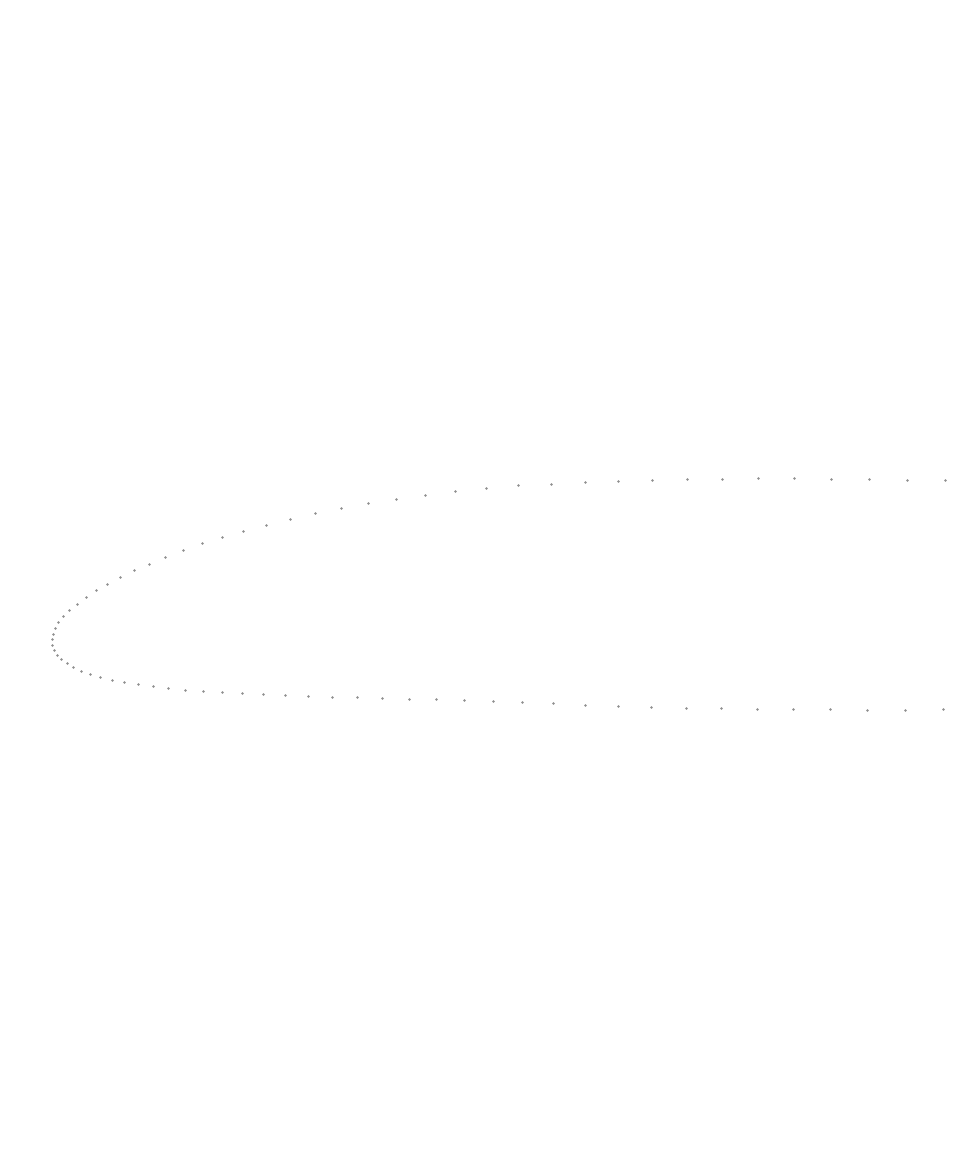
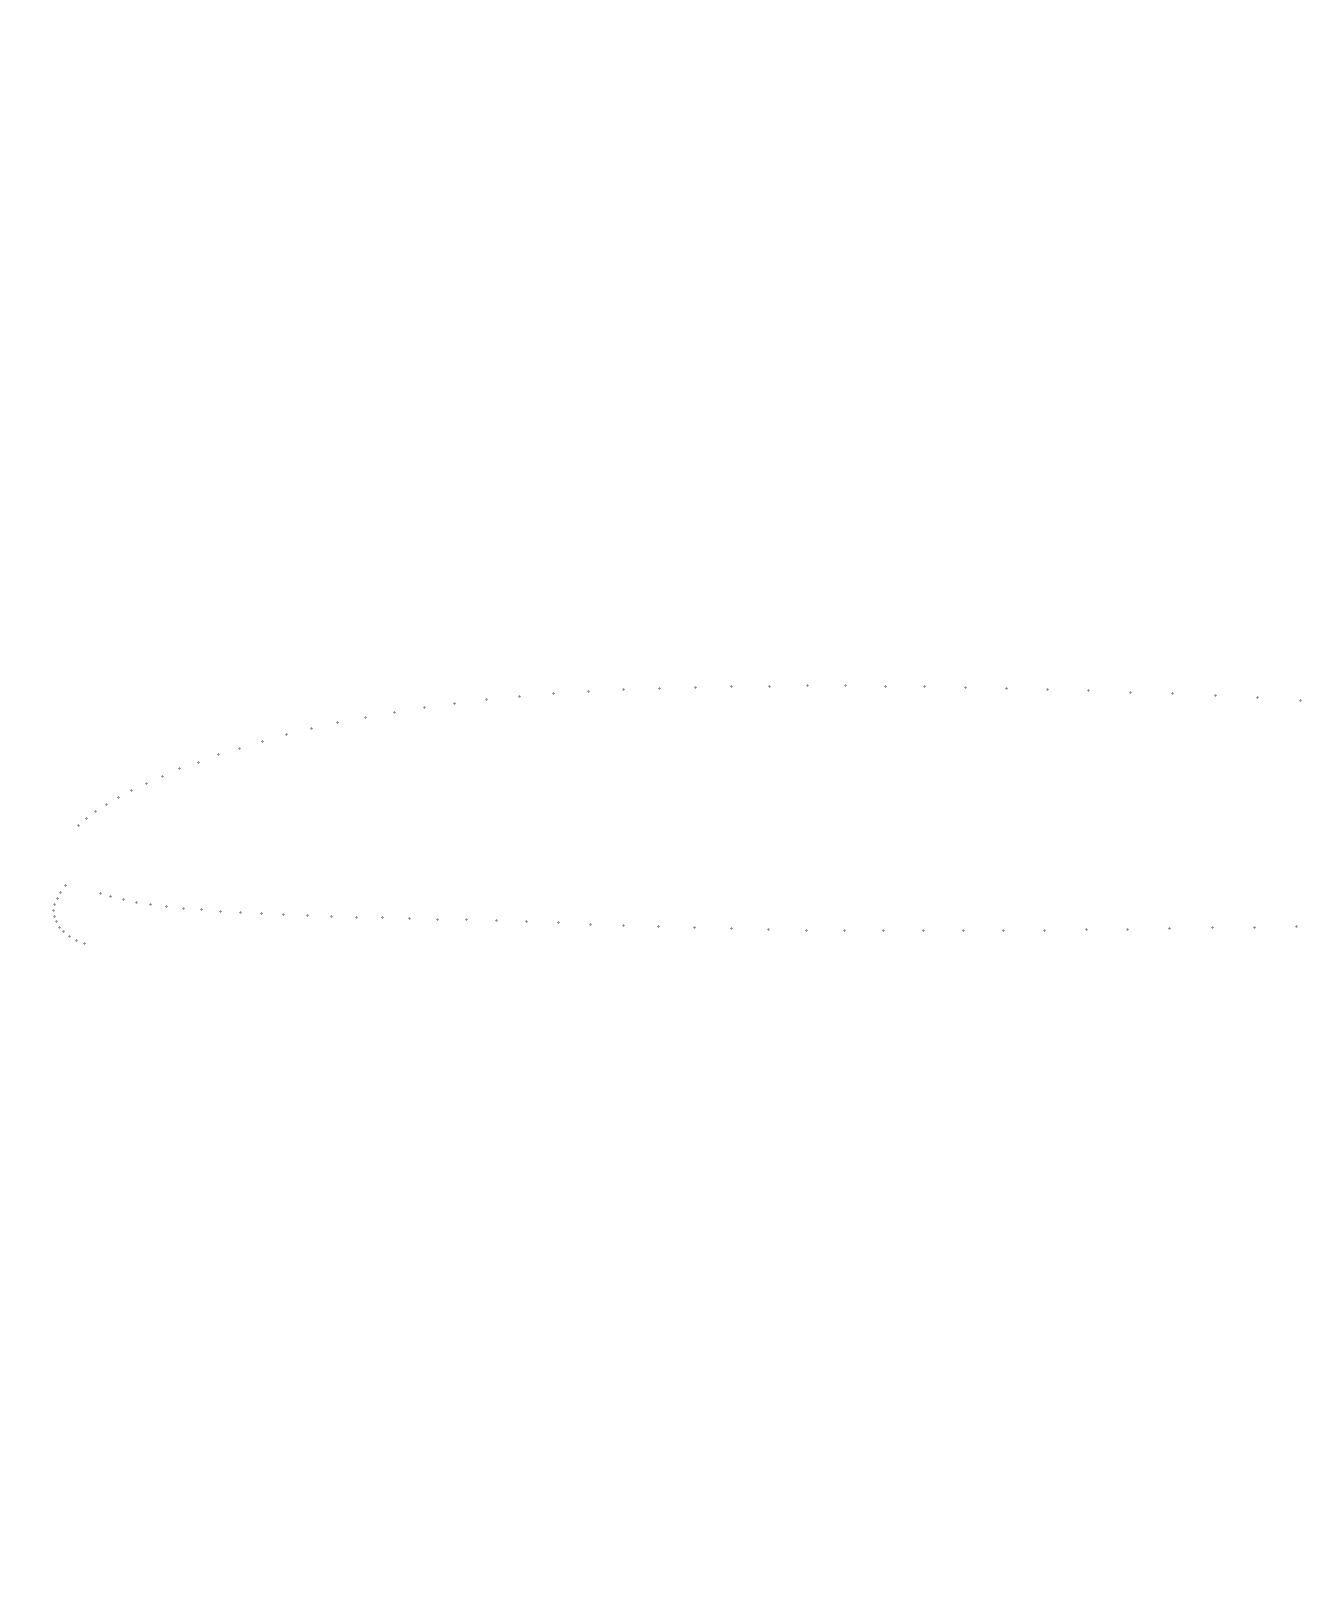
part: (55, 650) -> (57, 921), moved

